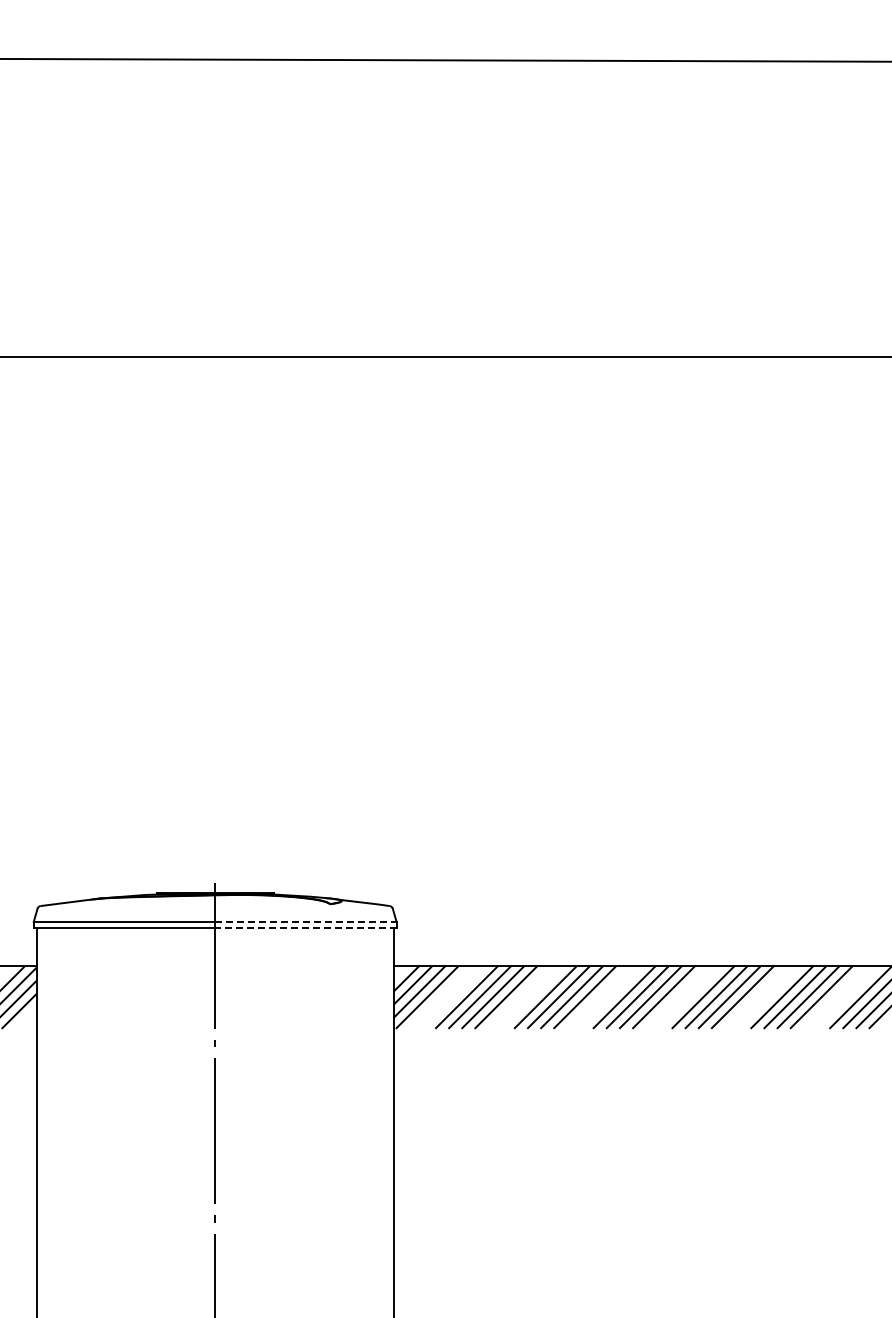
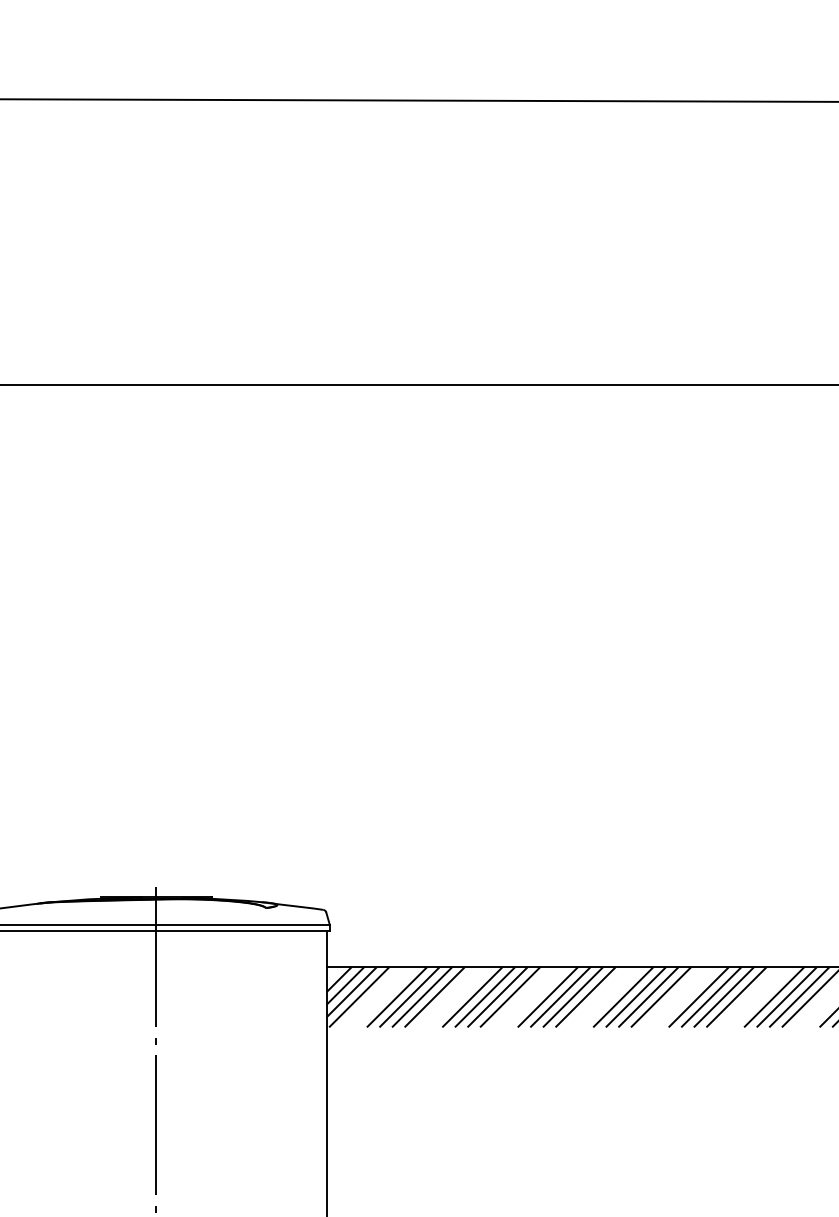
line: (305, 922) -> (242, 925), dashed -> solid
line: (305, 928) -> (242, 931), dashed -> solid

